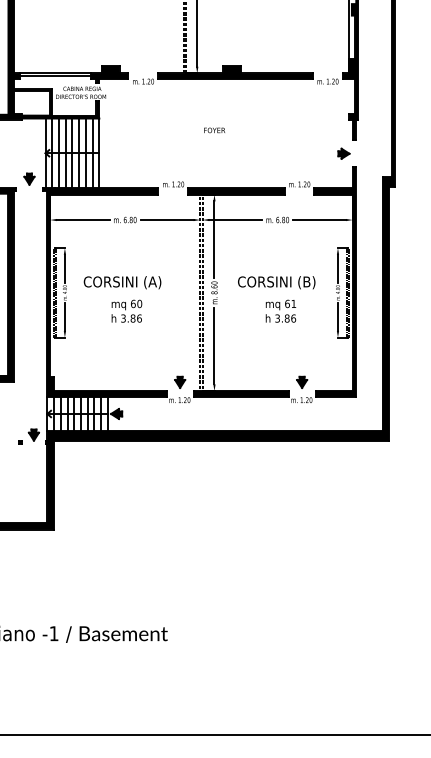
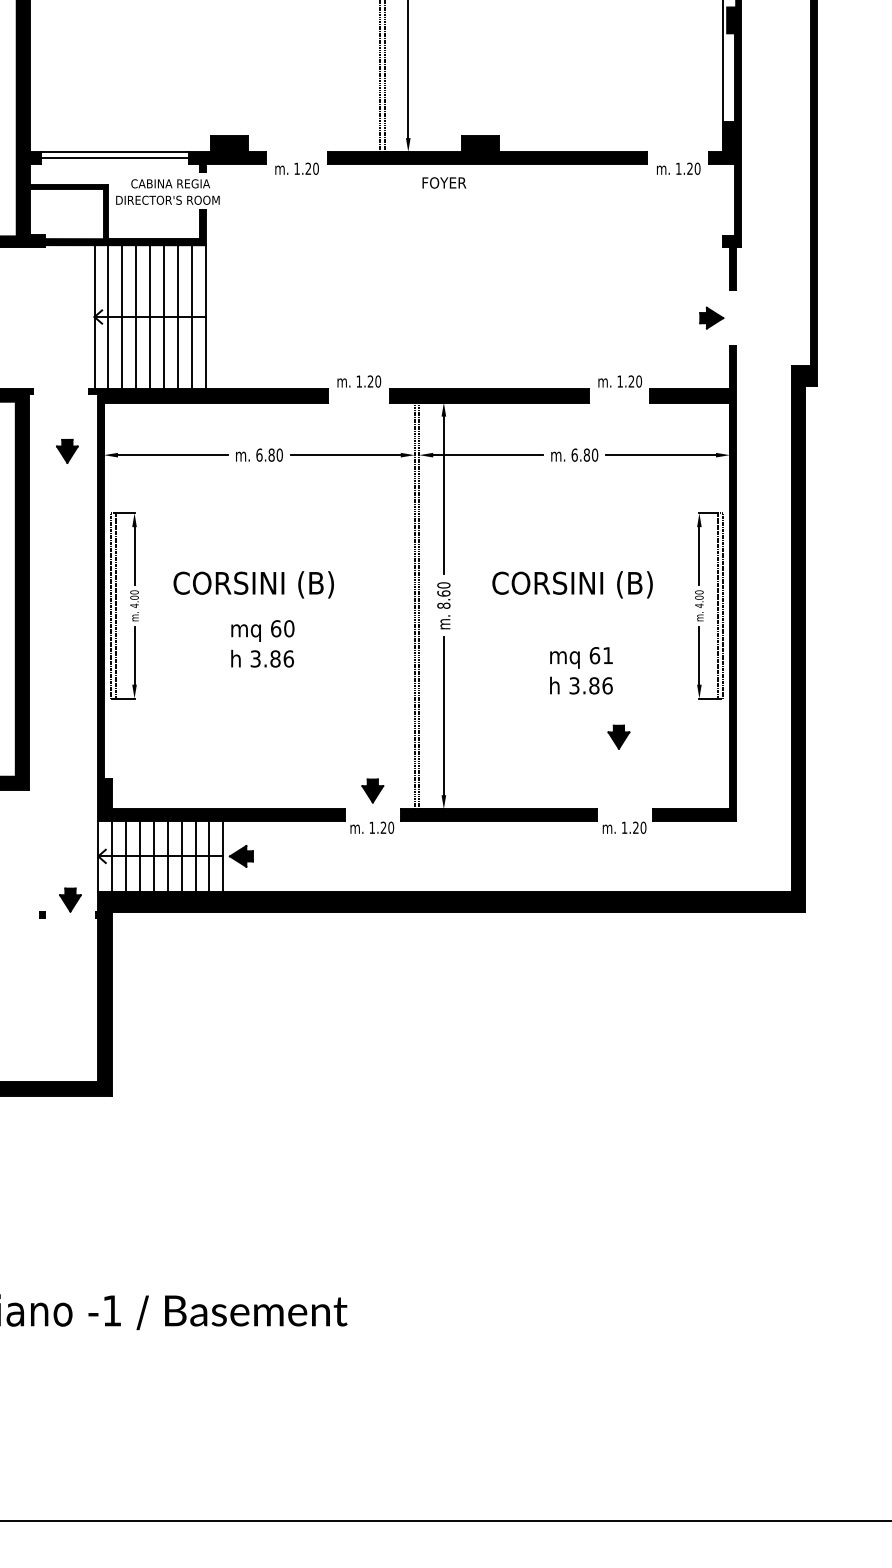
text: (214, 130) -> (443, 183), moved
part: (29, 178) -> (67, 449), moved
text: (152, 281) -> (315, 582), CORSINI (A) -> CORSINI (B)
text: (280, 310) -> (580, 669), moved
part: (302, 381) -> (619, 735), moved

